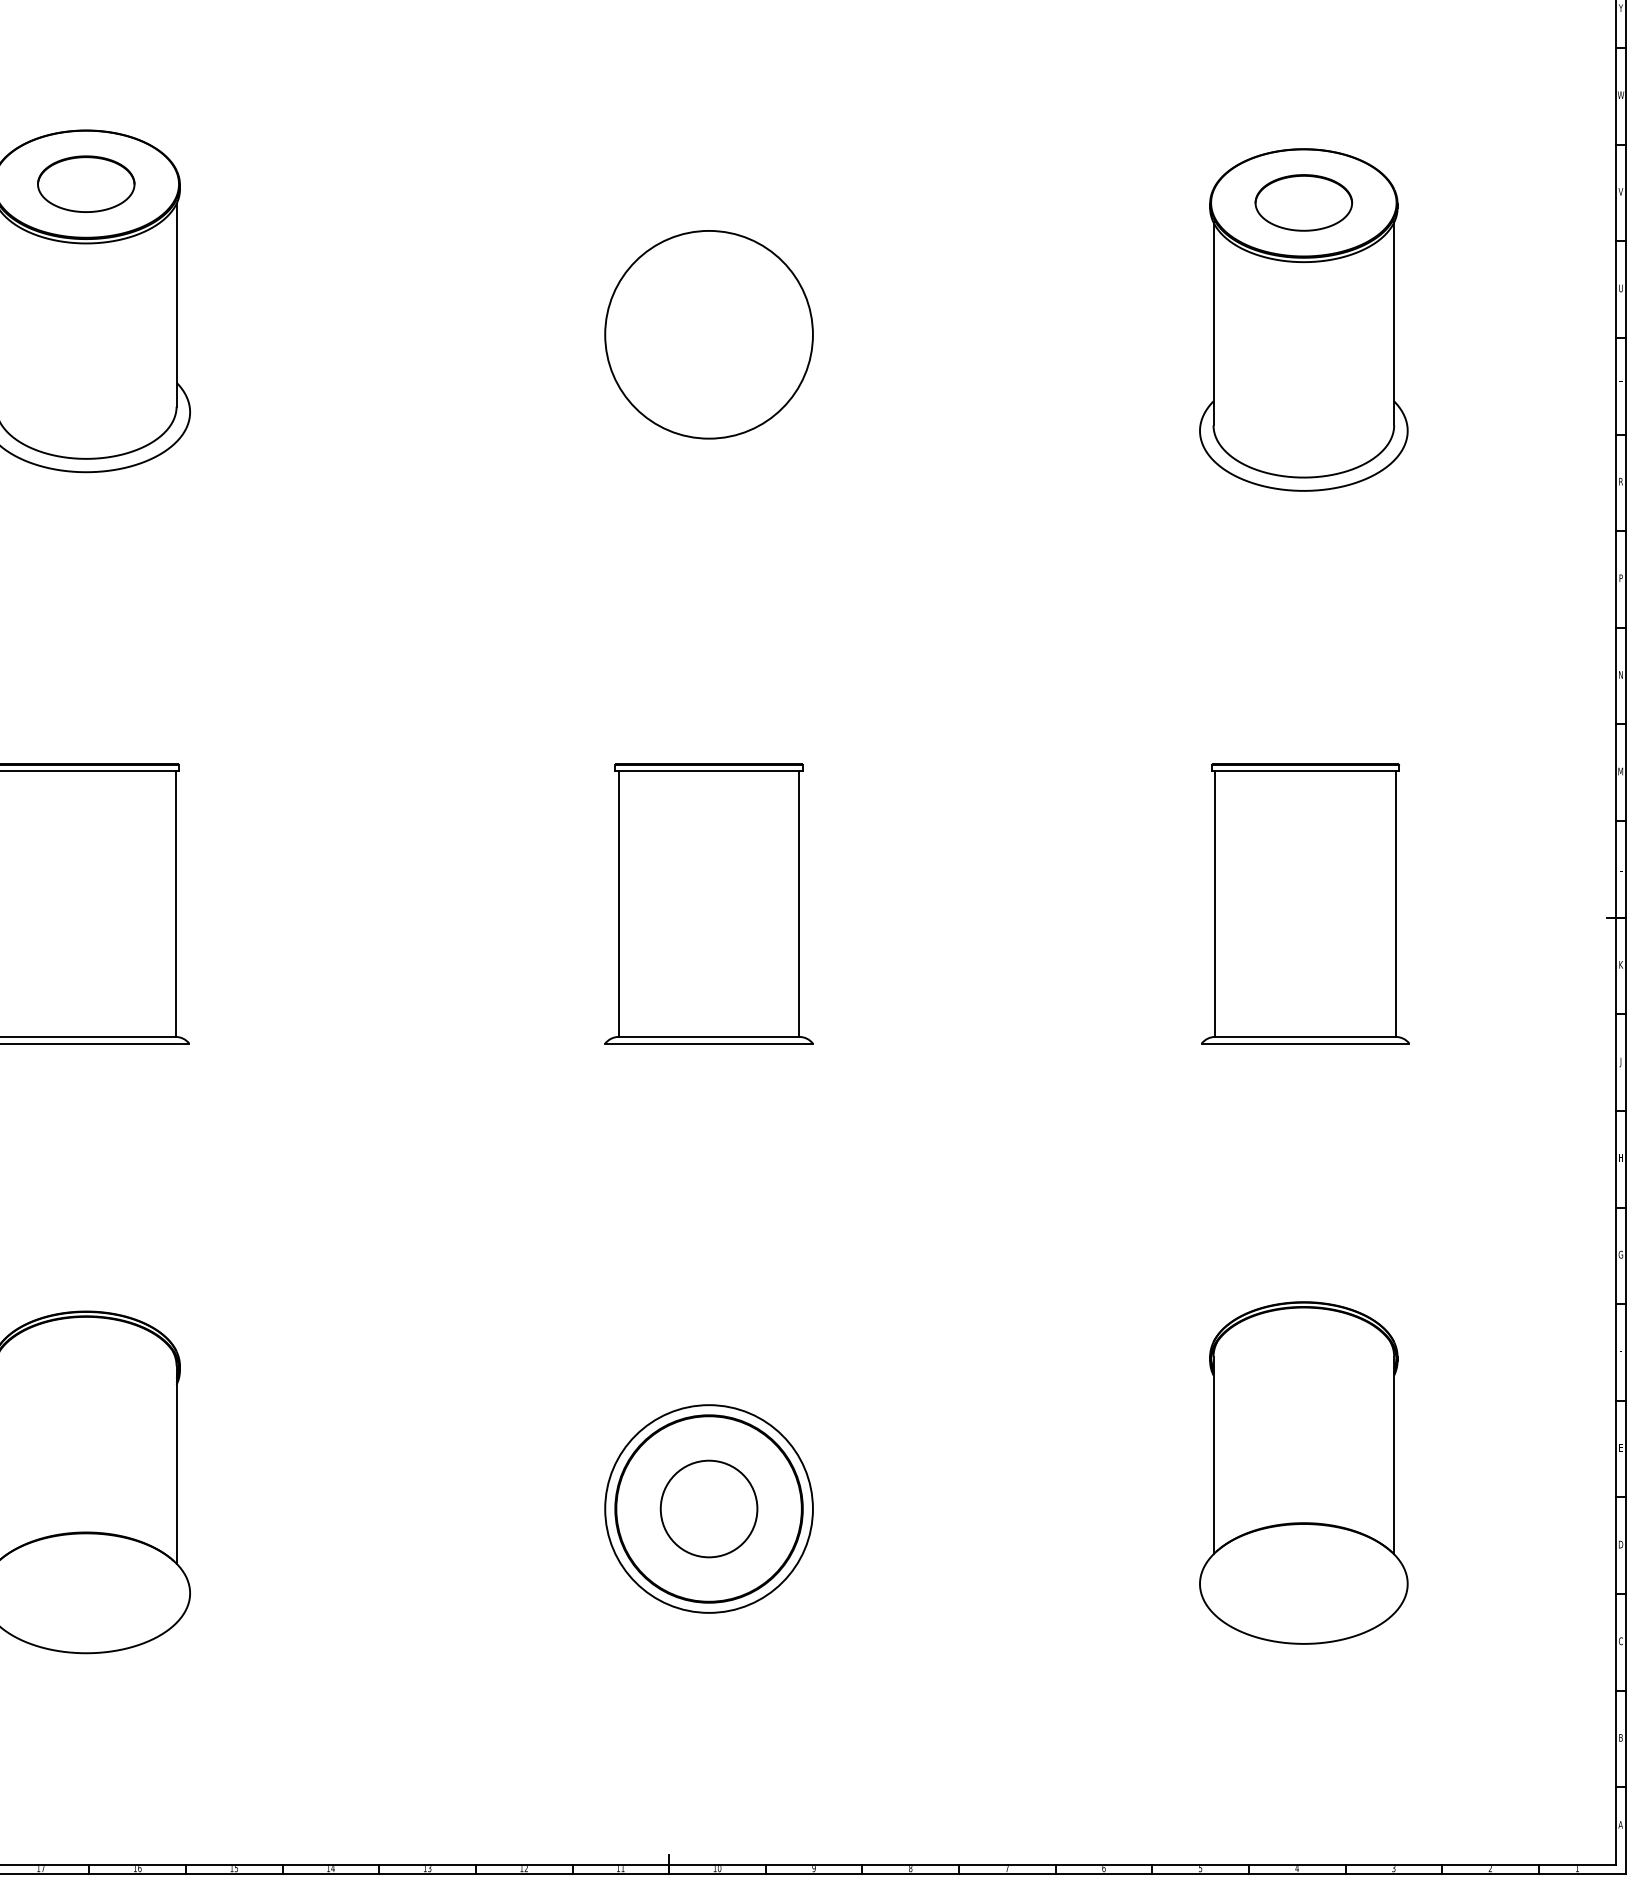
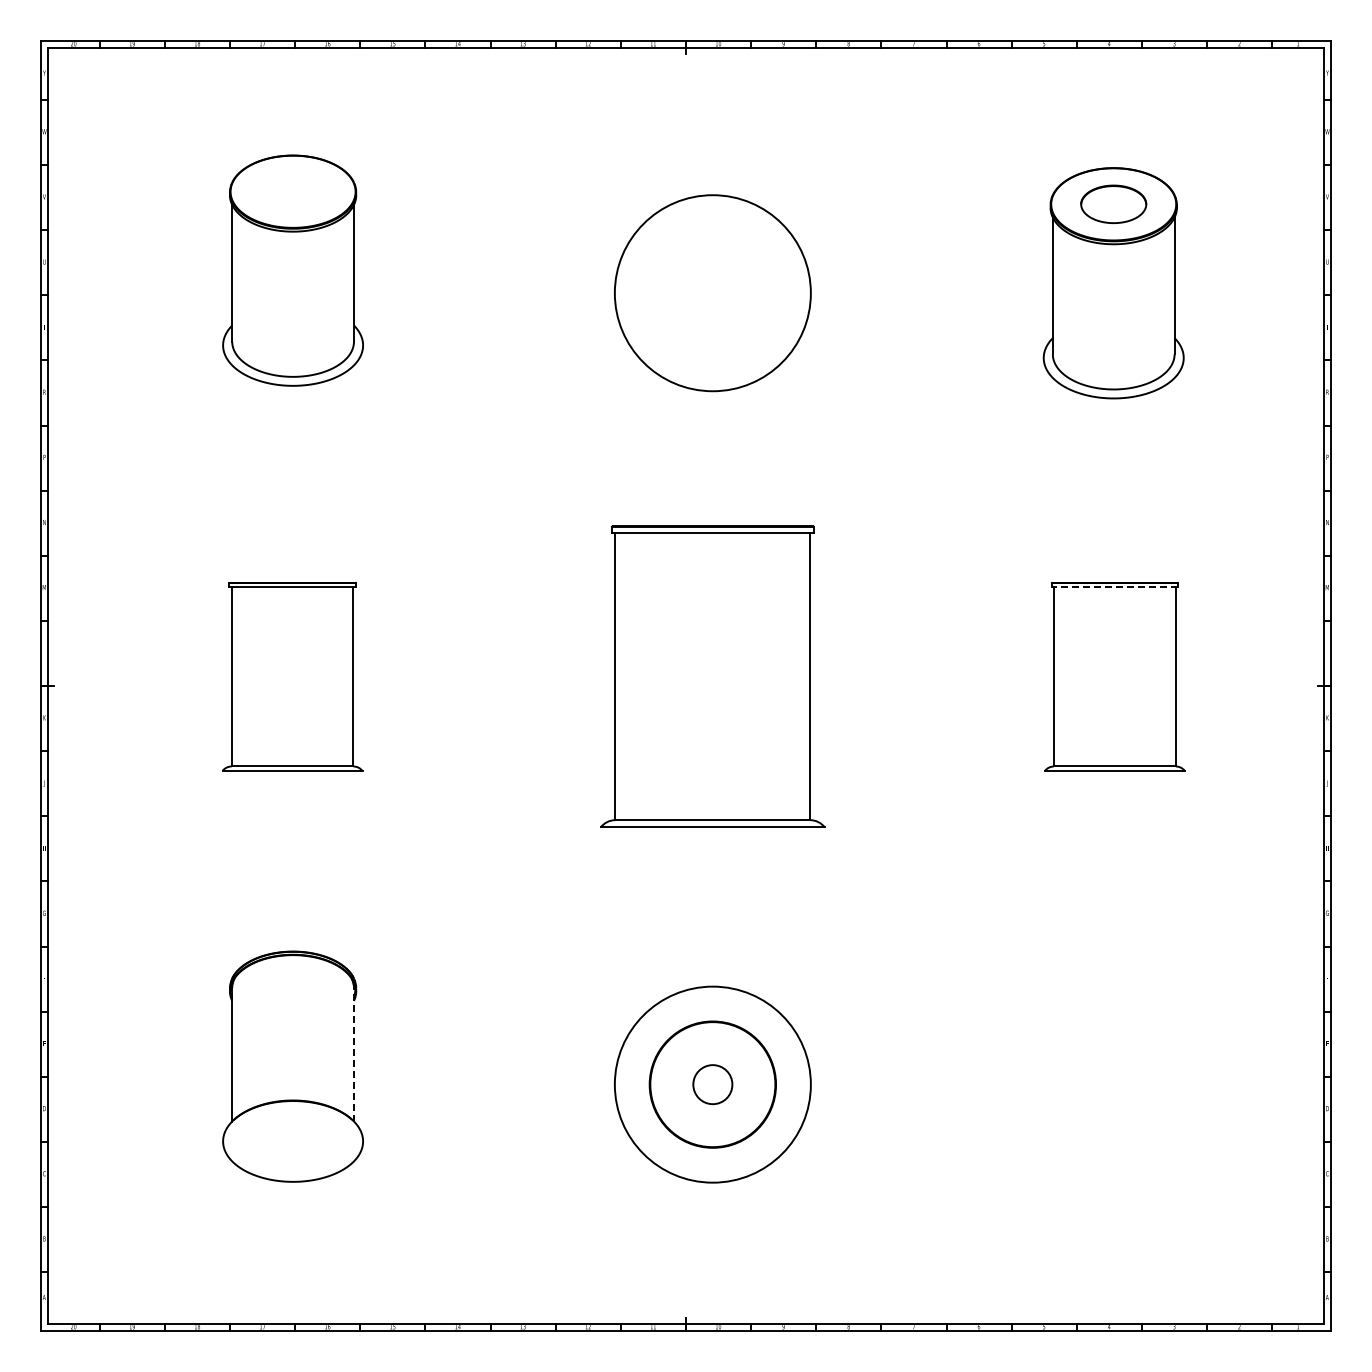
part: (85, 183) -> (292, 191), removed
circle: (708, 335) -> (712, 293), size x1.4
line: (1304, 771) -> (1114, 587), solid -> dashed
part: (708, 903) -> (712, 676), size x1.6
line: (175, 1464) -> (353, 1054), solid -> dashed
part: (1303, 1473) -> (1113, 1060), removed
circle: (708, 1508) -> (712, 1084), size x0.6
circle: (708, 1508) -> (712, 1084), size x1.4

